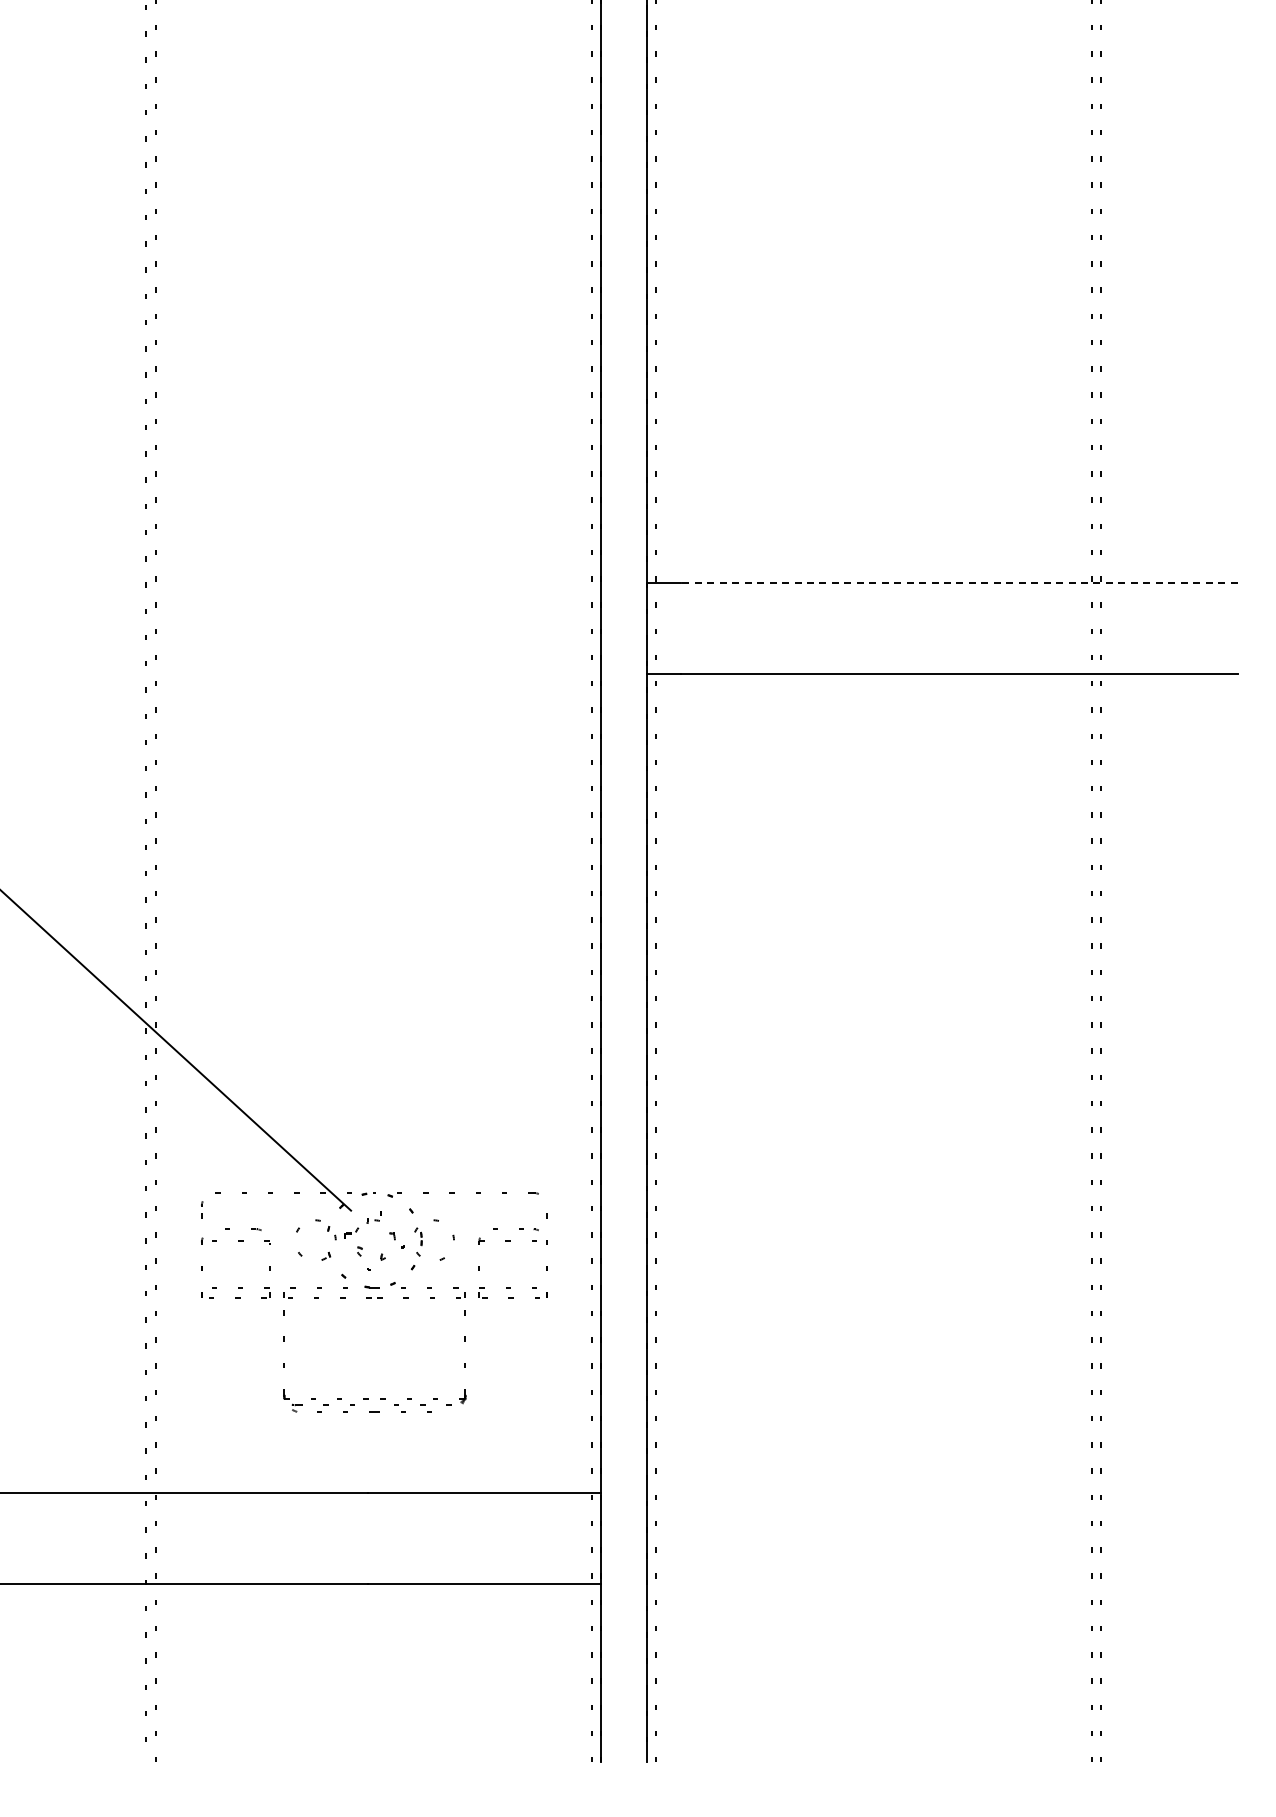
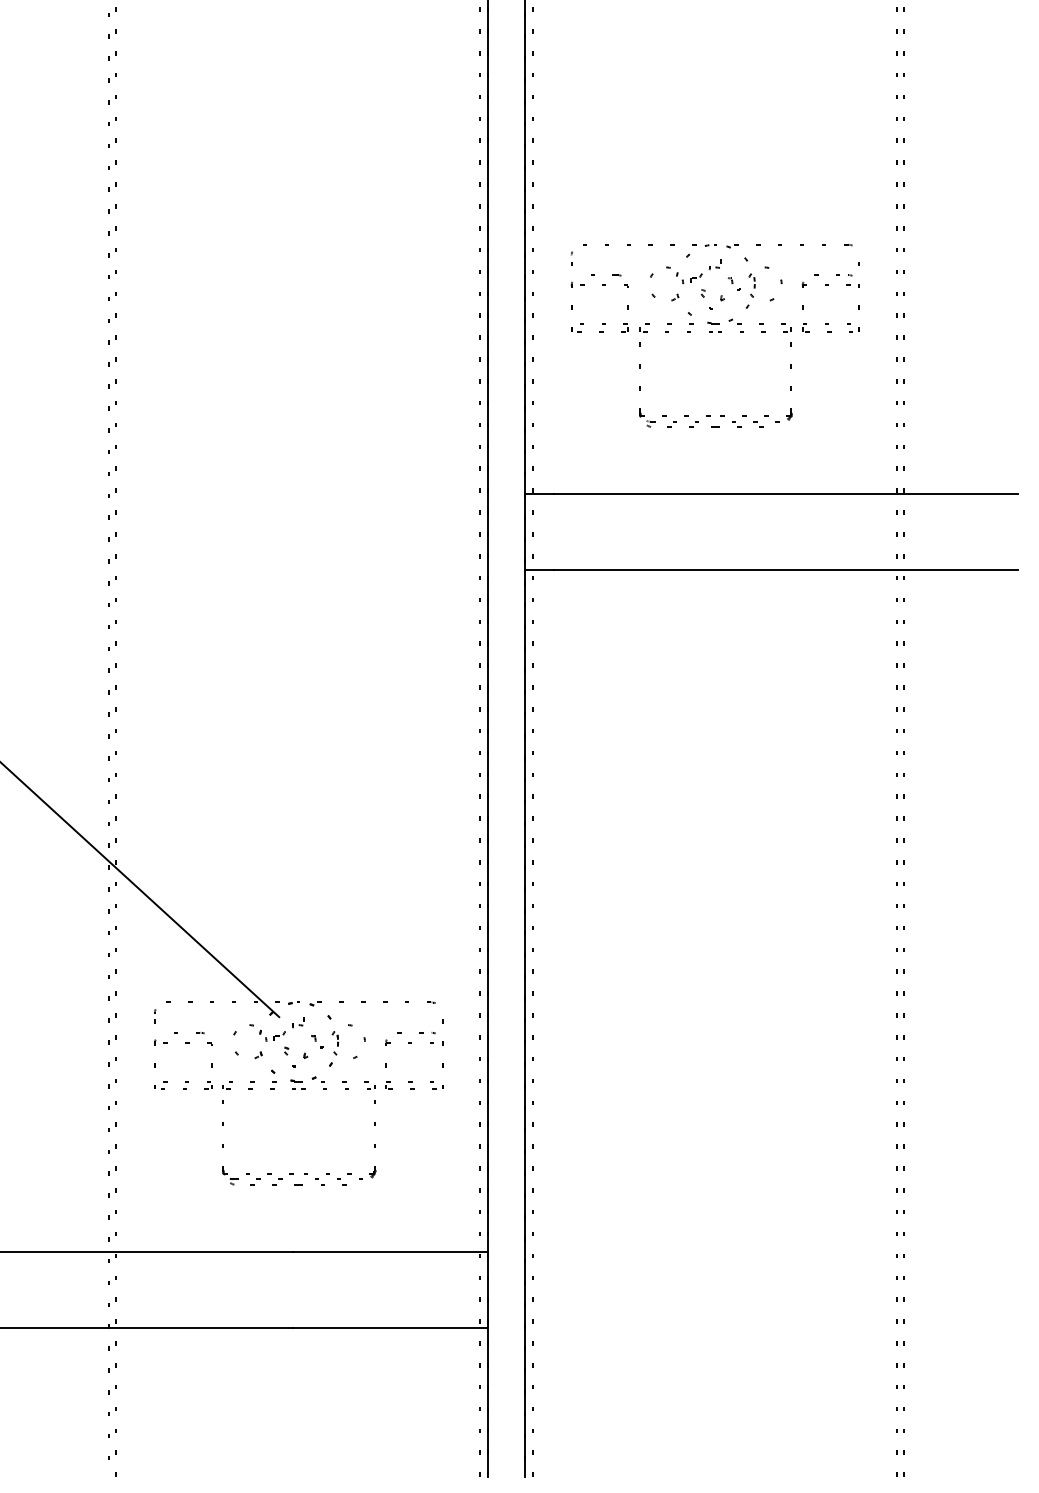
part: (874, 393) -> (715, 336), added
line: (958, 583) -> (785, 494), dashed -> solid

